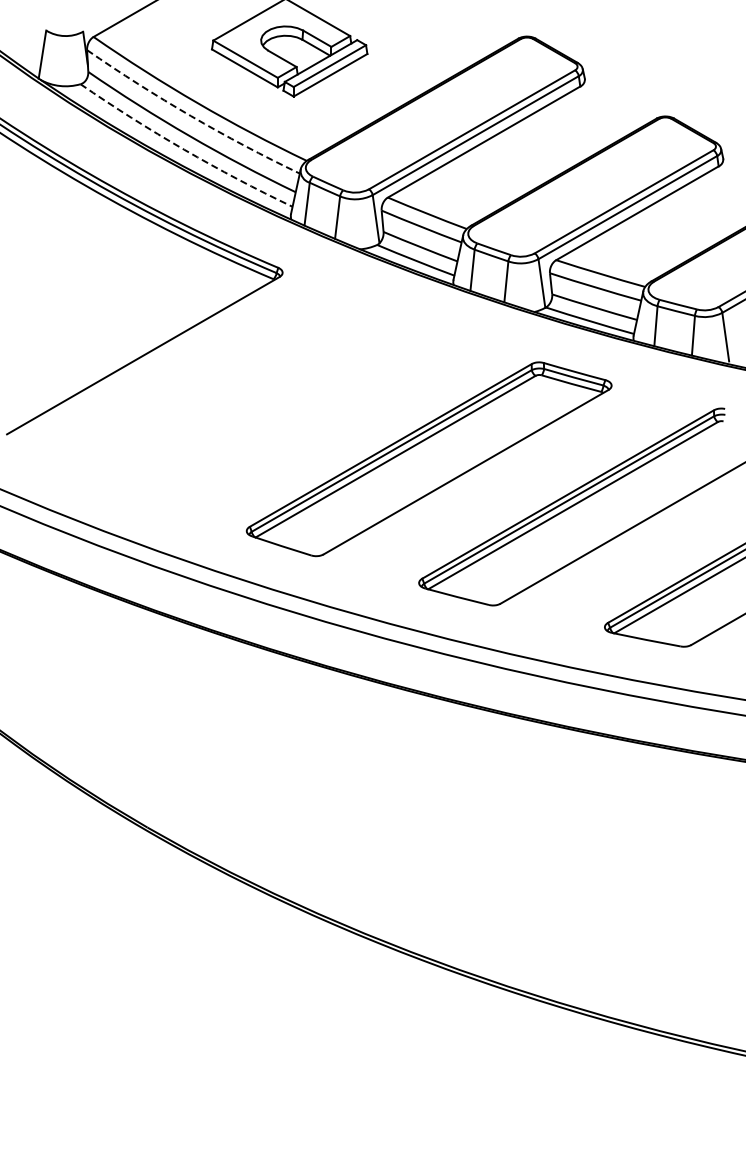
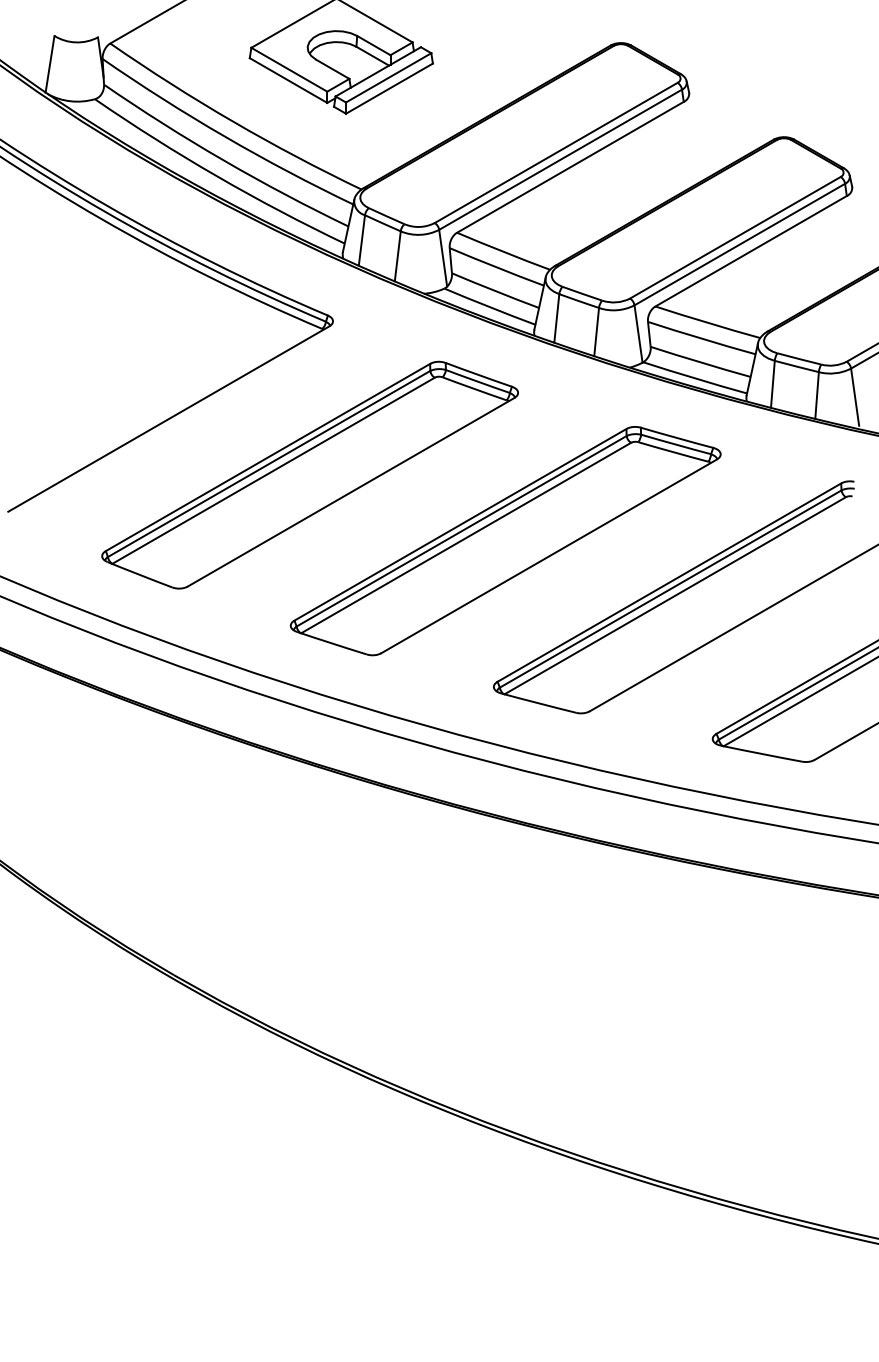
arc: (191, 116) -> (225, 137), dashed -> solid
arc: (184, 149) -> (217, 176), dashed -> solid
part: (262, 403) -> (309, 475), added

